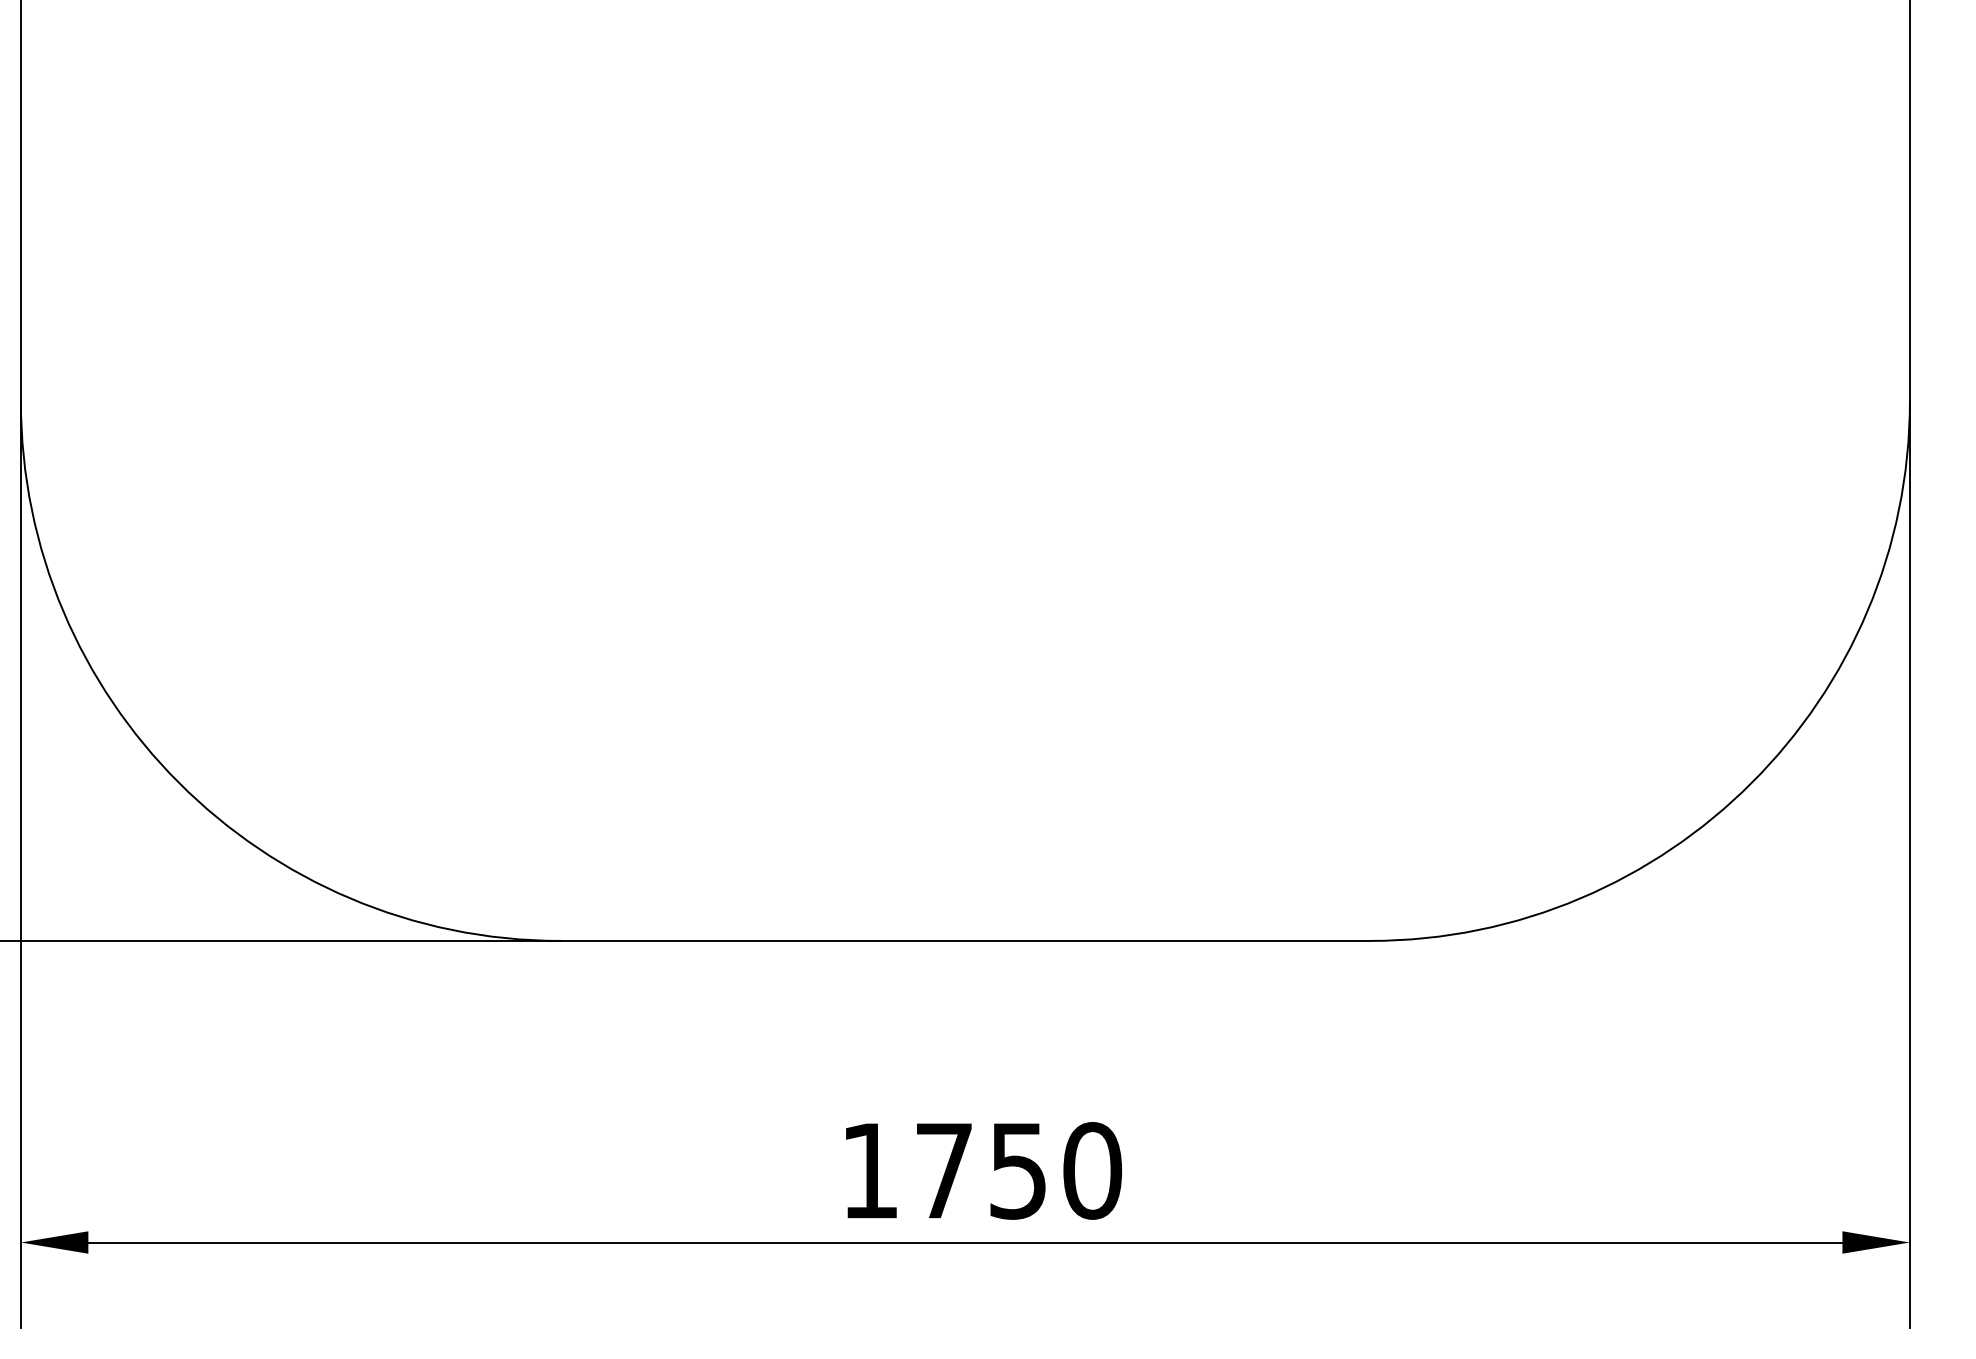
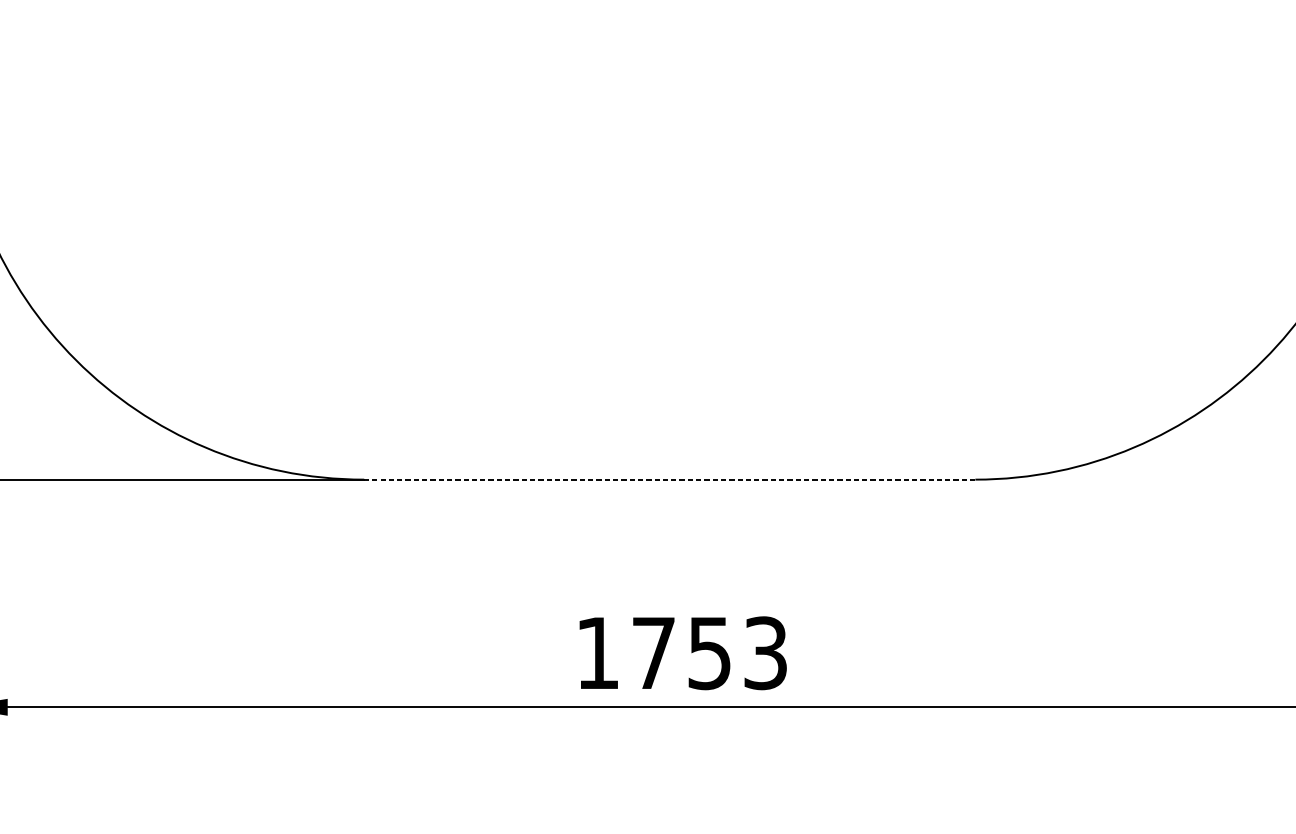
line: (965, 940) -> (669, 479), solid -> dashed
text: (1092, 1170) -> (765, 652), 1750 -> 1753

